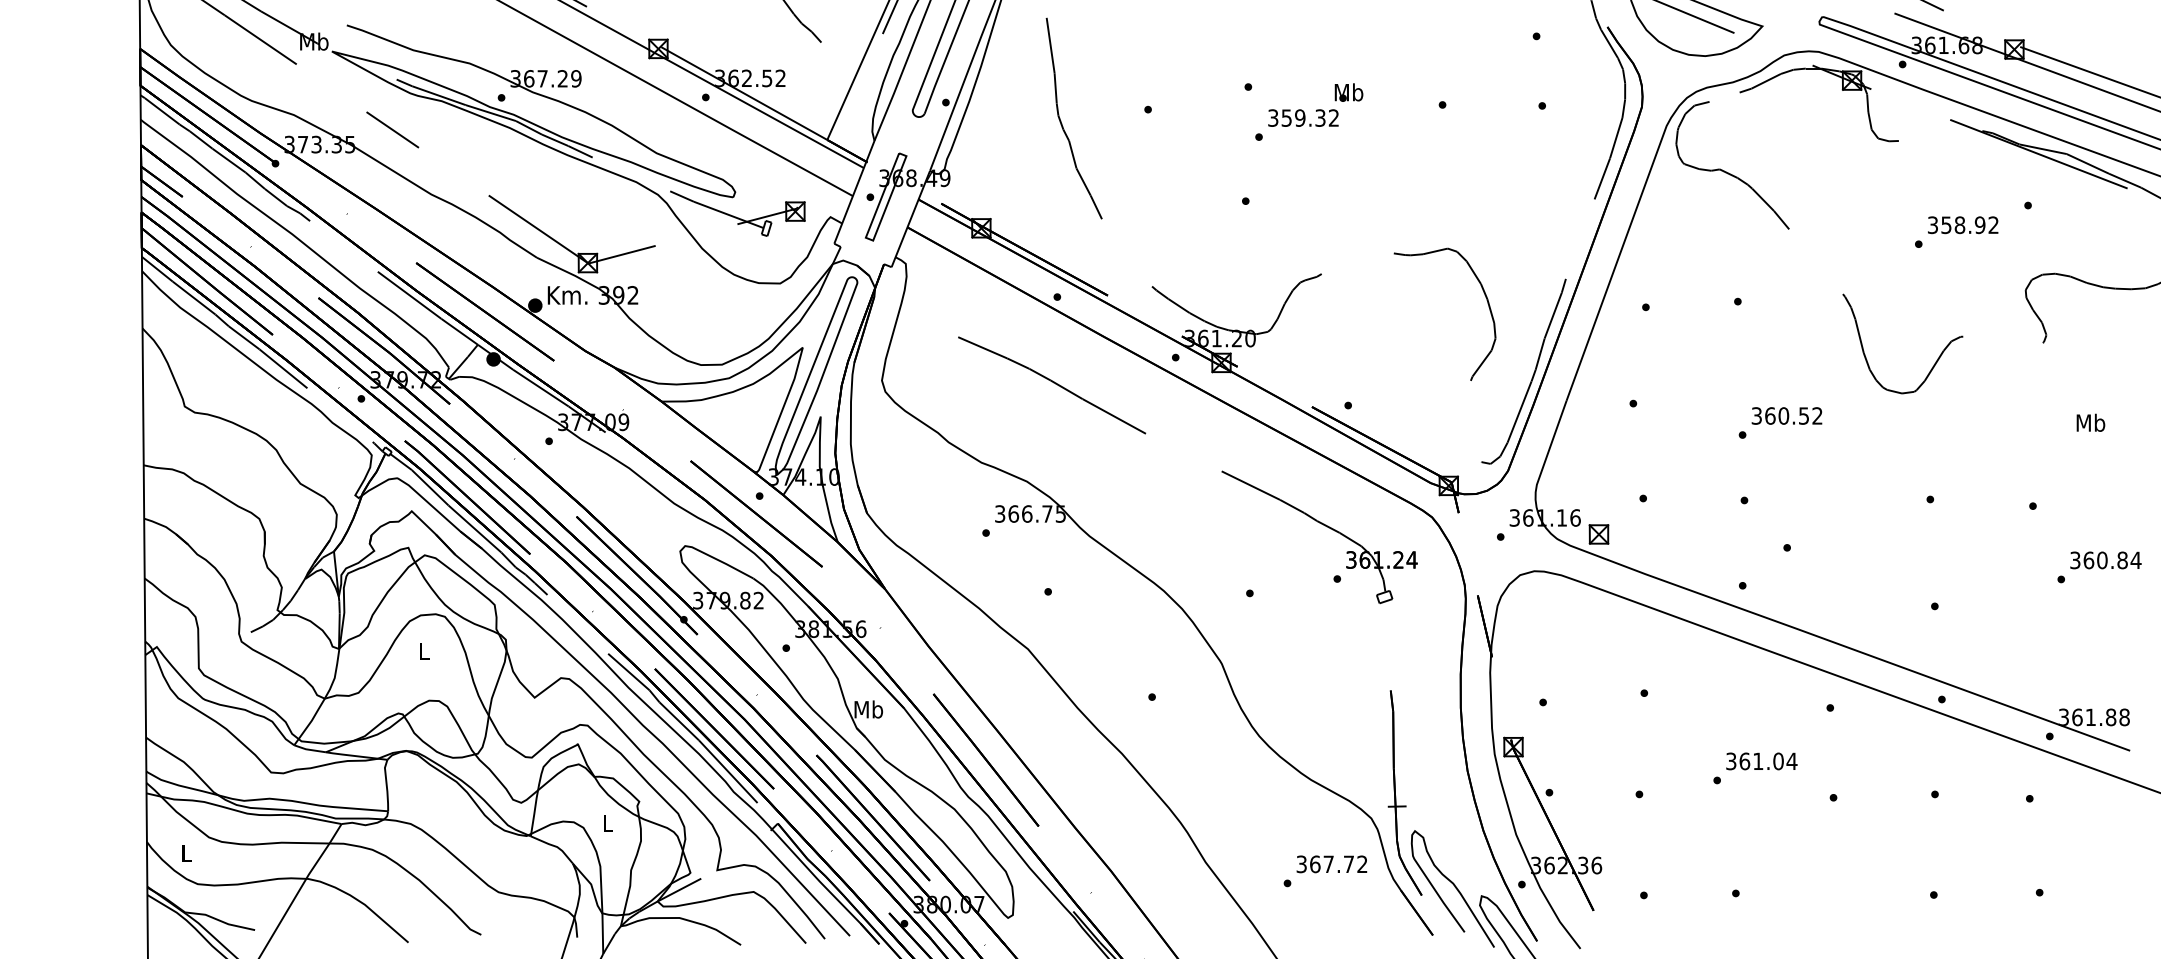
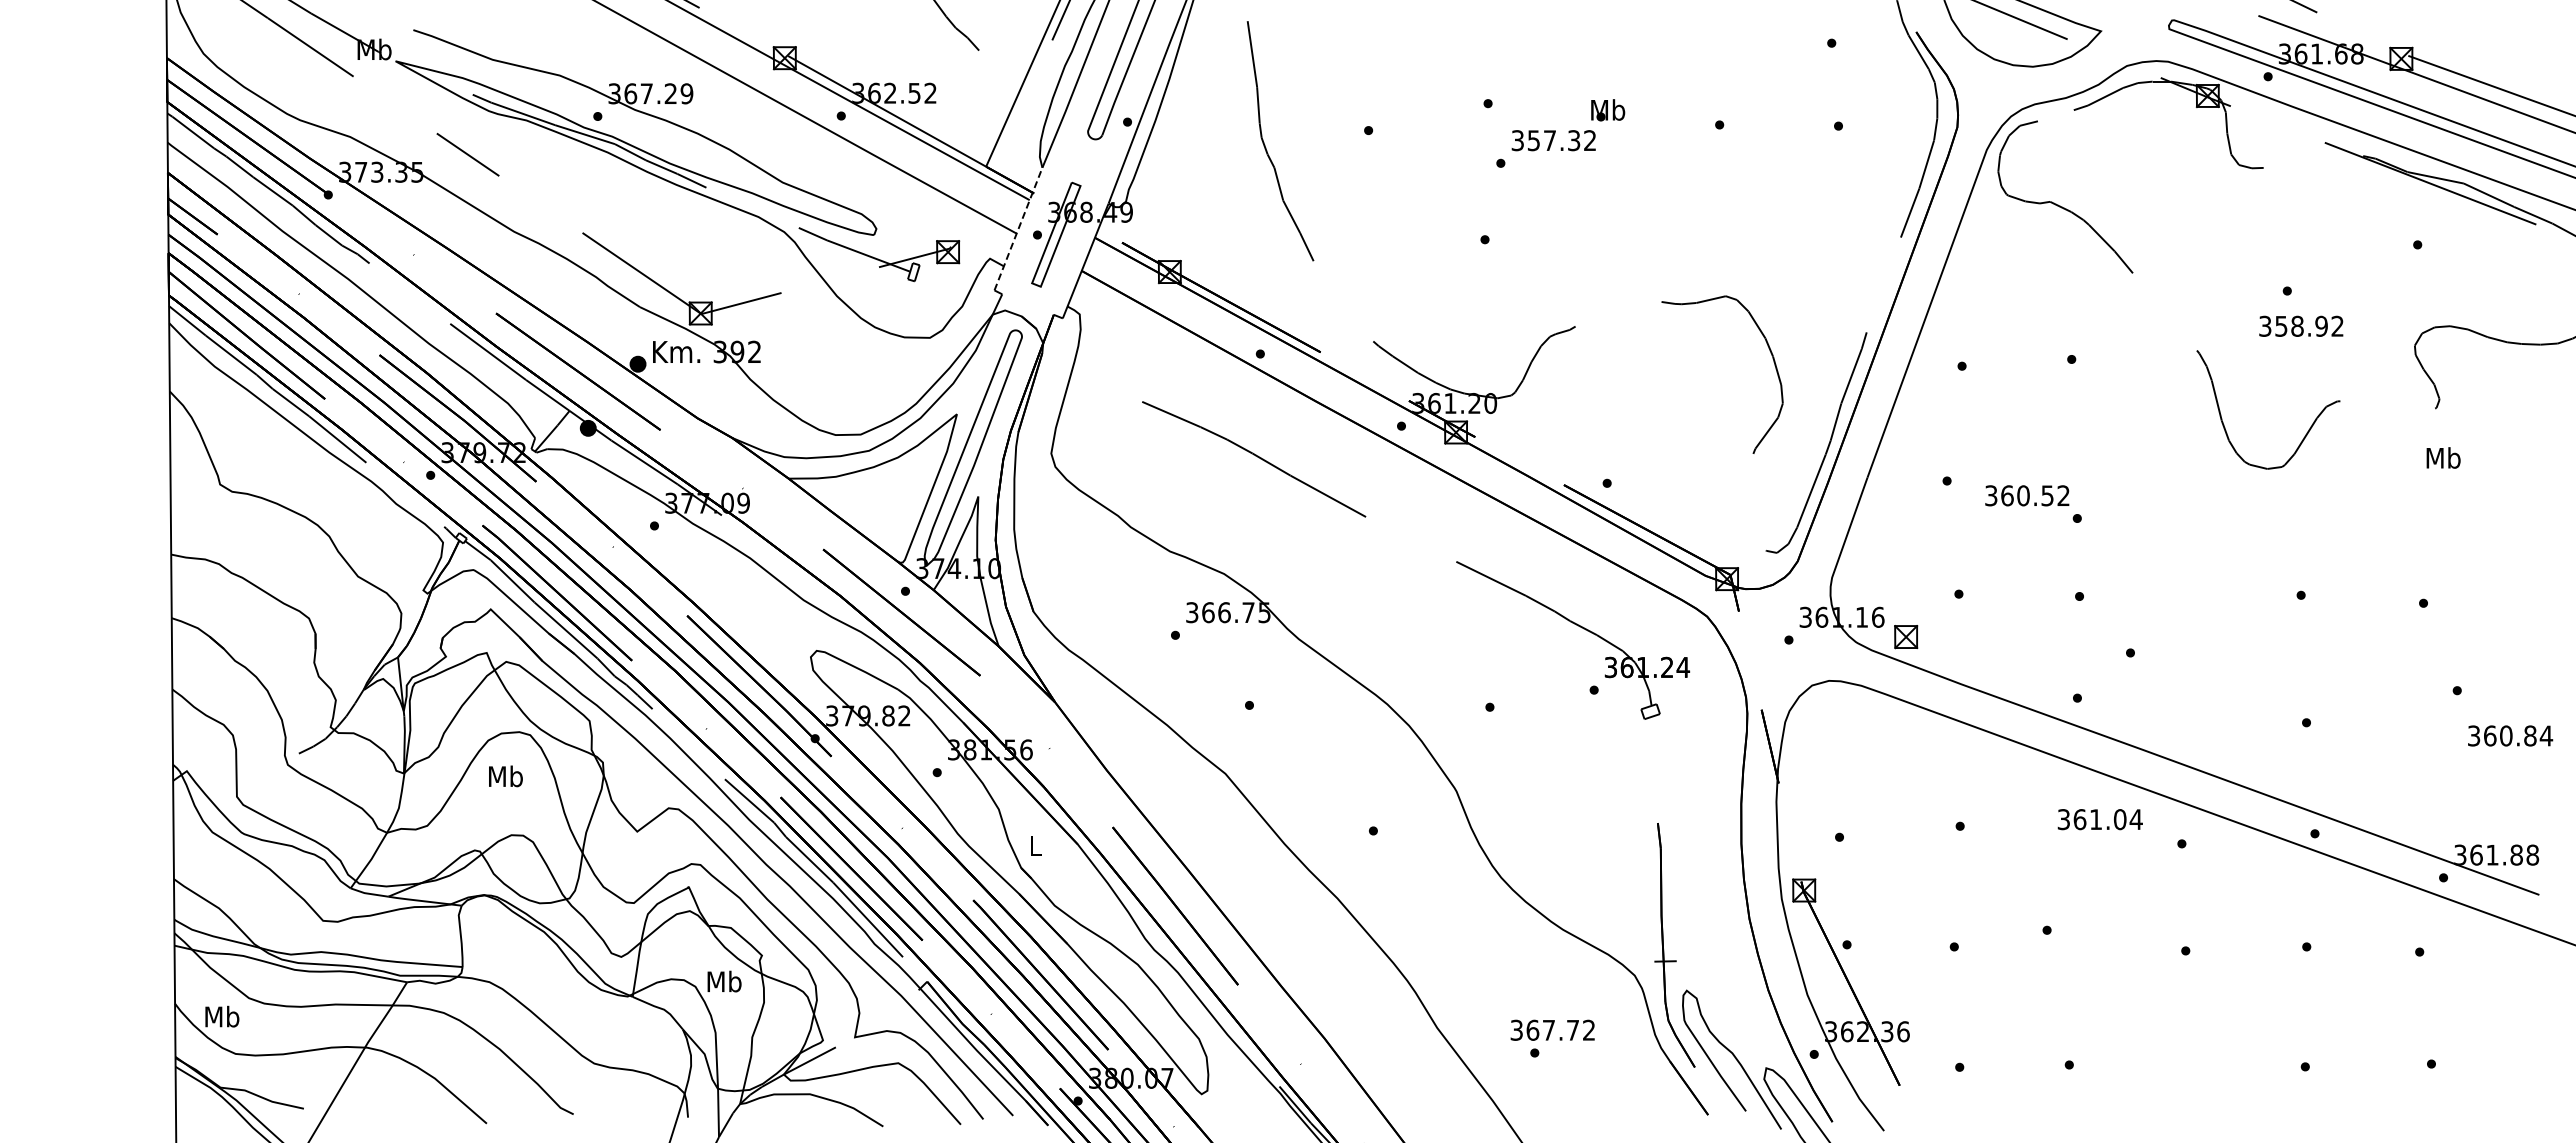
text: (1299, 117) -> (1549, 140), 359.32 -> 357.32
line: (854, 192) -> (1018, 229), solid -> dashed
text: (1963, 224) -> (2301, 325), moved
text: (1787, 415) -> (2027, 495), moved
text: (2090, 422) -> (2443, 457), moved
text: (2105, 560) -> (2510, 735), moved
text: (424, 651) -> (505, 776), L -> Mb
text: (868, 709) -> (1035, 845), Mb -> L
text: (1761, 761) -> (2099, 819), moved
text: (607, 823) -> (724, 981), L -> Mb
text: (186, 852) -> (222, 1016), L -> Mb
text: (1331, 863) -> (1552, 1029), moved

